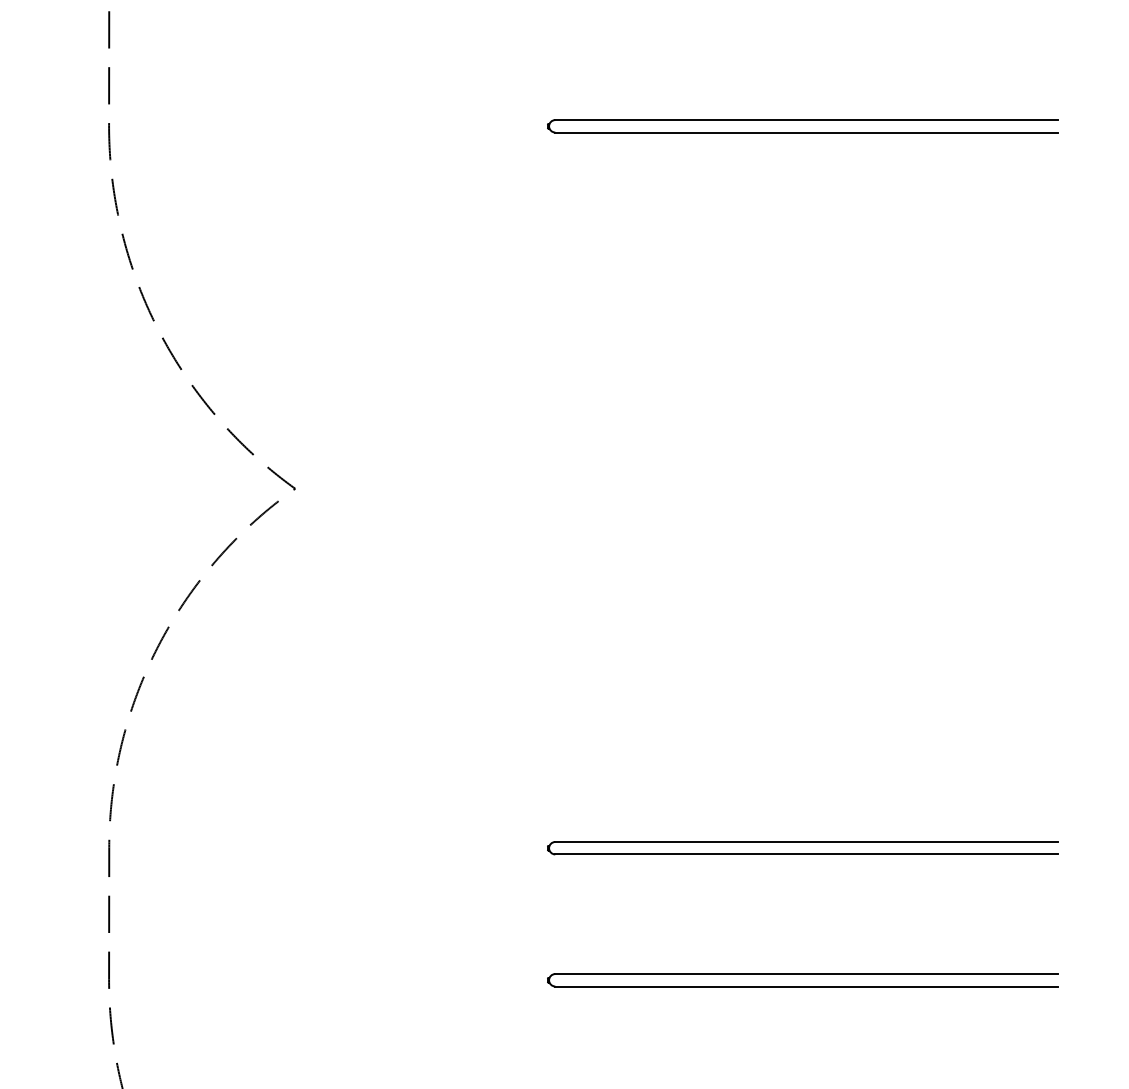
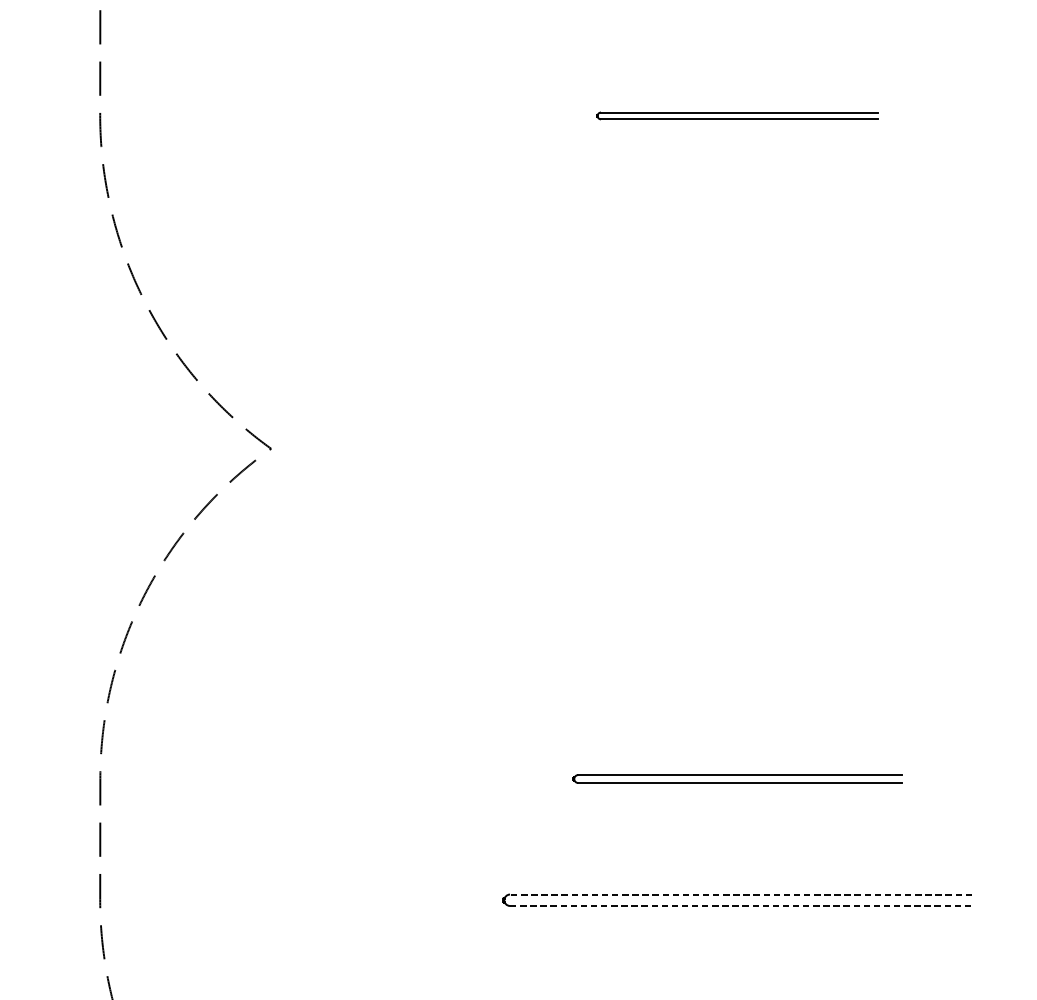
part: (802, 126) -> (737, 116), size x0.6
part: (802, 848) -> (737, 779), size x0.7
line: (806, 974) -> (740, 894), solid -> dashed
line: (807, 986) -> (741, 905), solid -> dashed

